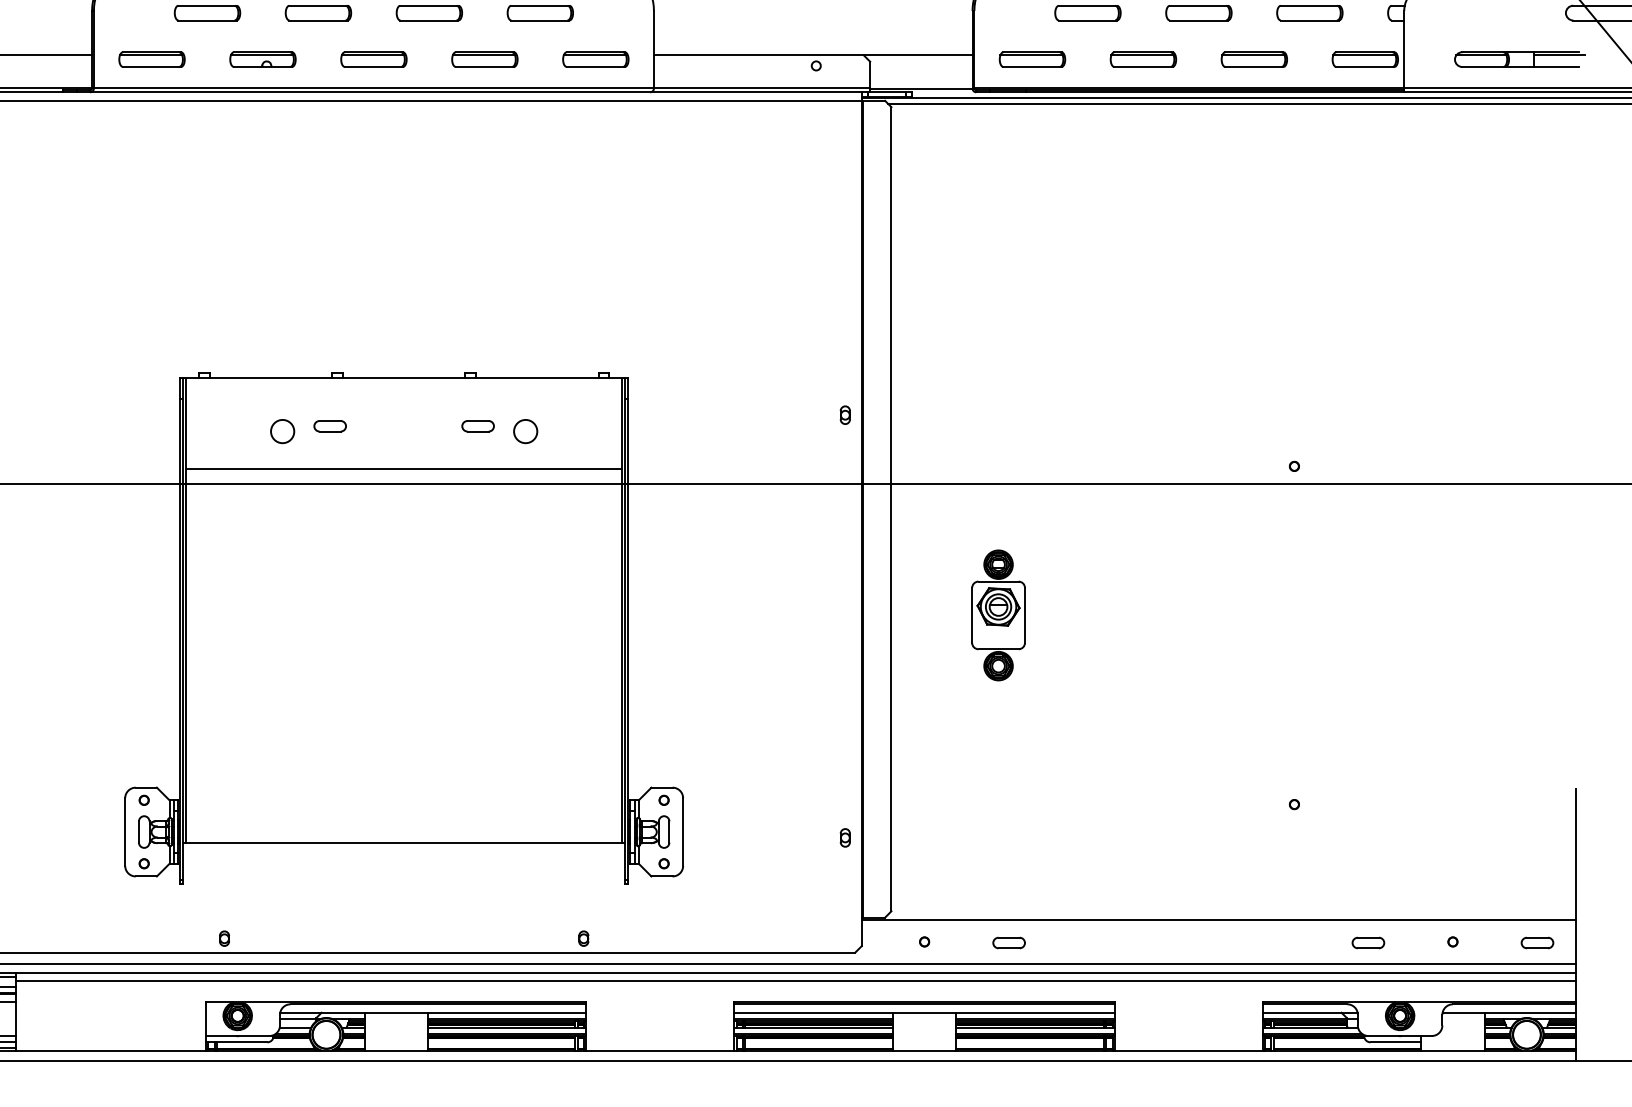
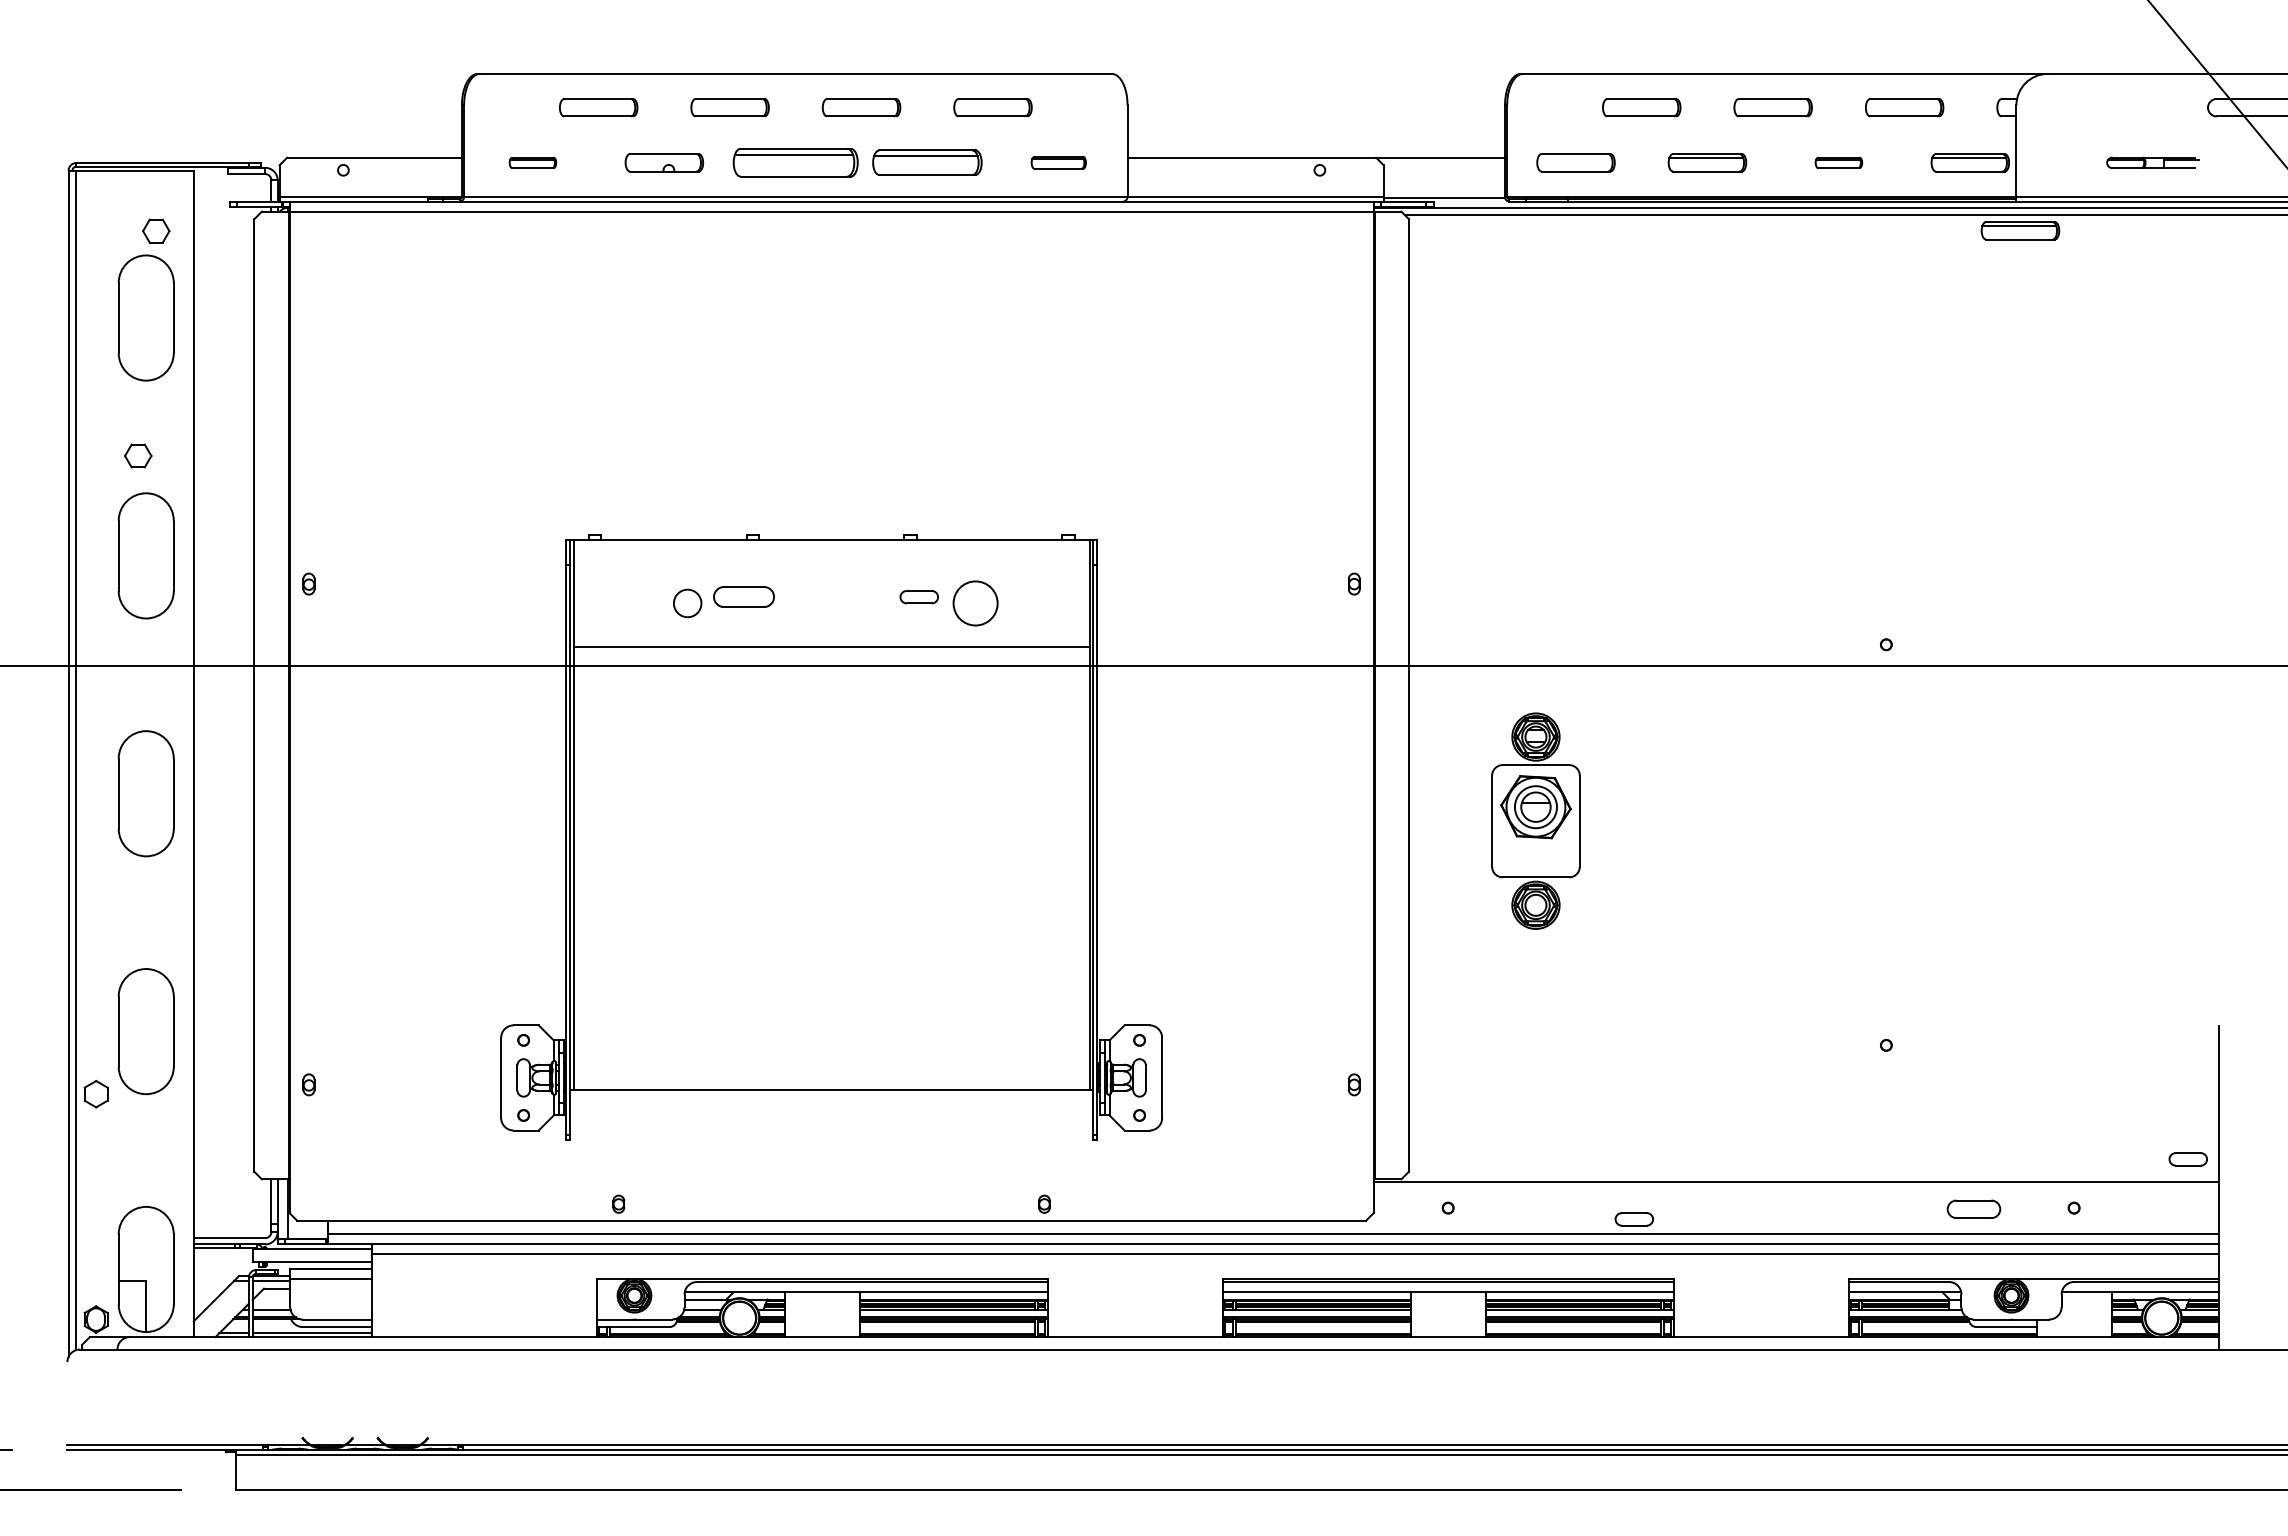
line: (262, 55) -> (663, 157), removed
line: (1031, 55) -> (1574, 157), removed
part: (151, 59) -> (532, 162), size x0.6
part: (373, 59) -> (795, 162), size x1.6
part: (484, 59) -> (926, 162), size x1.4
part: (595, 59) -> (1058, 162), size x0.7
part: (1254, 59) -> (1838, 162), size x0.6
part: (1519, 59) -> (2152, 162), size x0.6
part: (1407, 116) -> (2020, 230), added
part: (329, 426) -> (743, 597), size x1.6
circle: (525, 431) -> (975, 603), size x1.6
part: (998, 615) -> (1535, 821), size x1.4
part: (1008, 943) -> (1633, 1219), moved
part: (1368, 943) -> (1973, 1209), size x1.4
part: (1536, 943) -> (2187, 1159), moved

